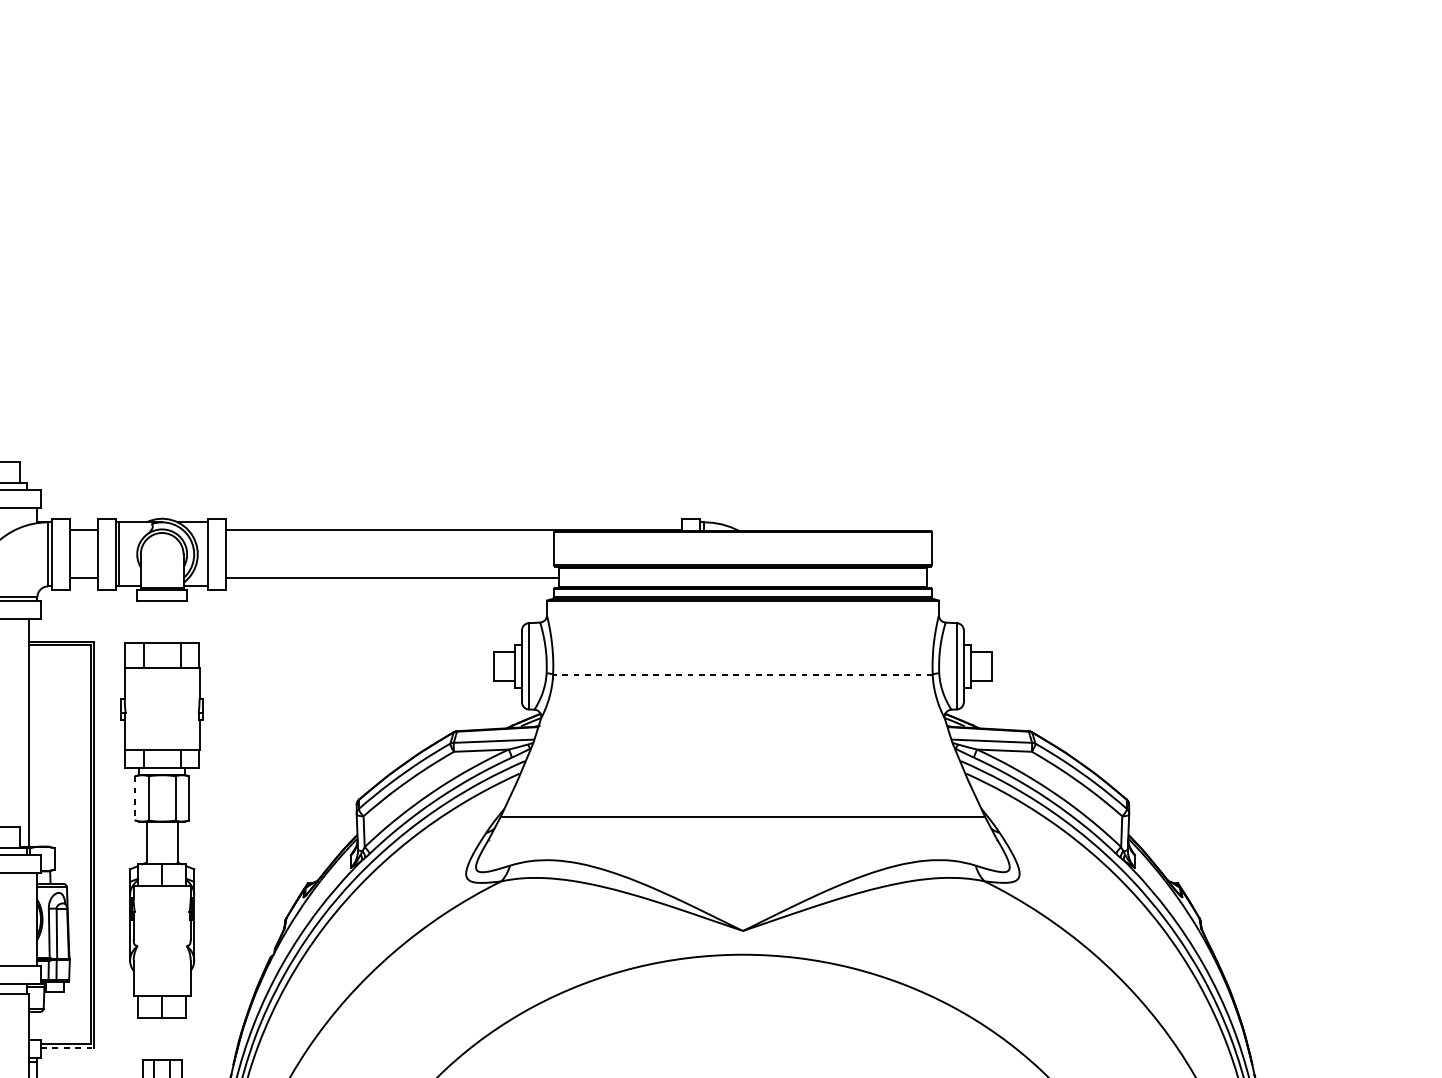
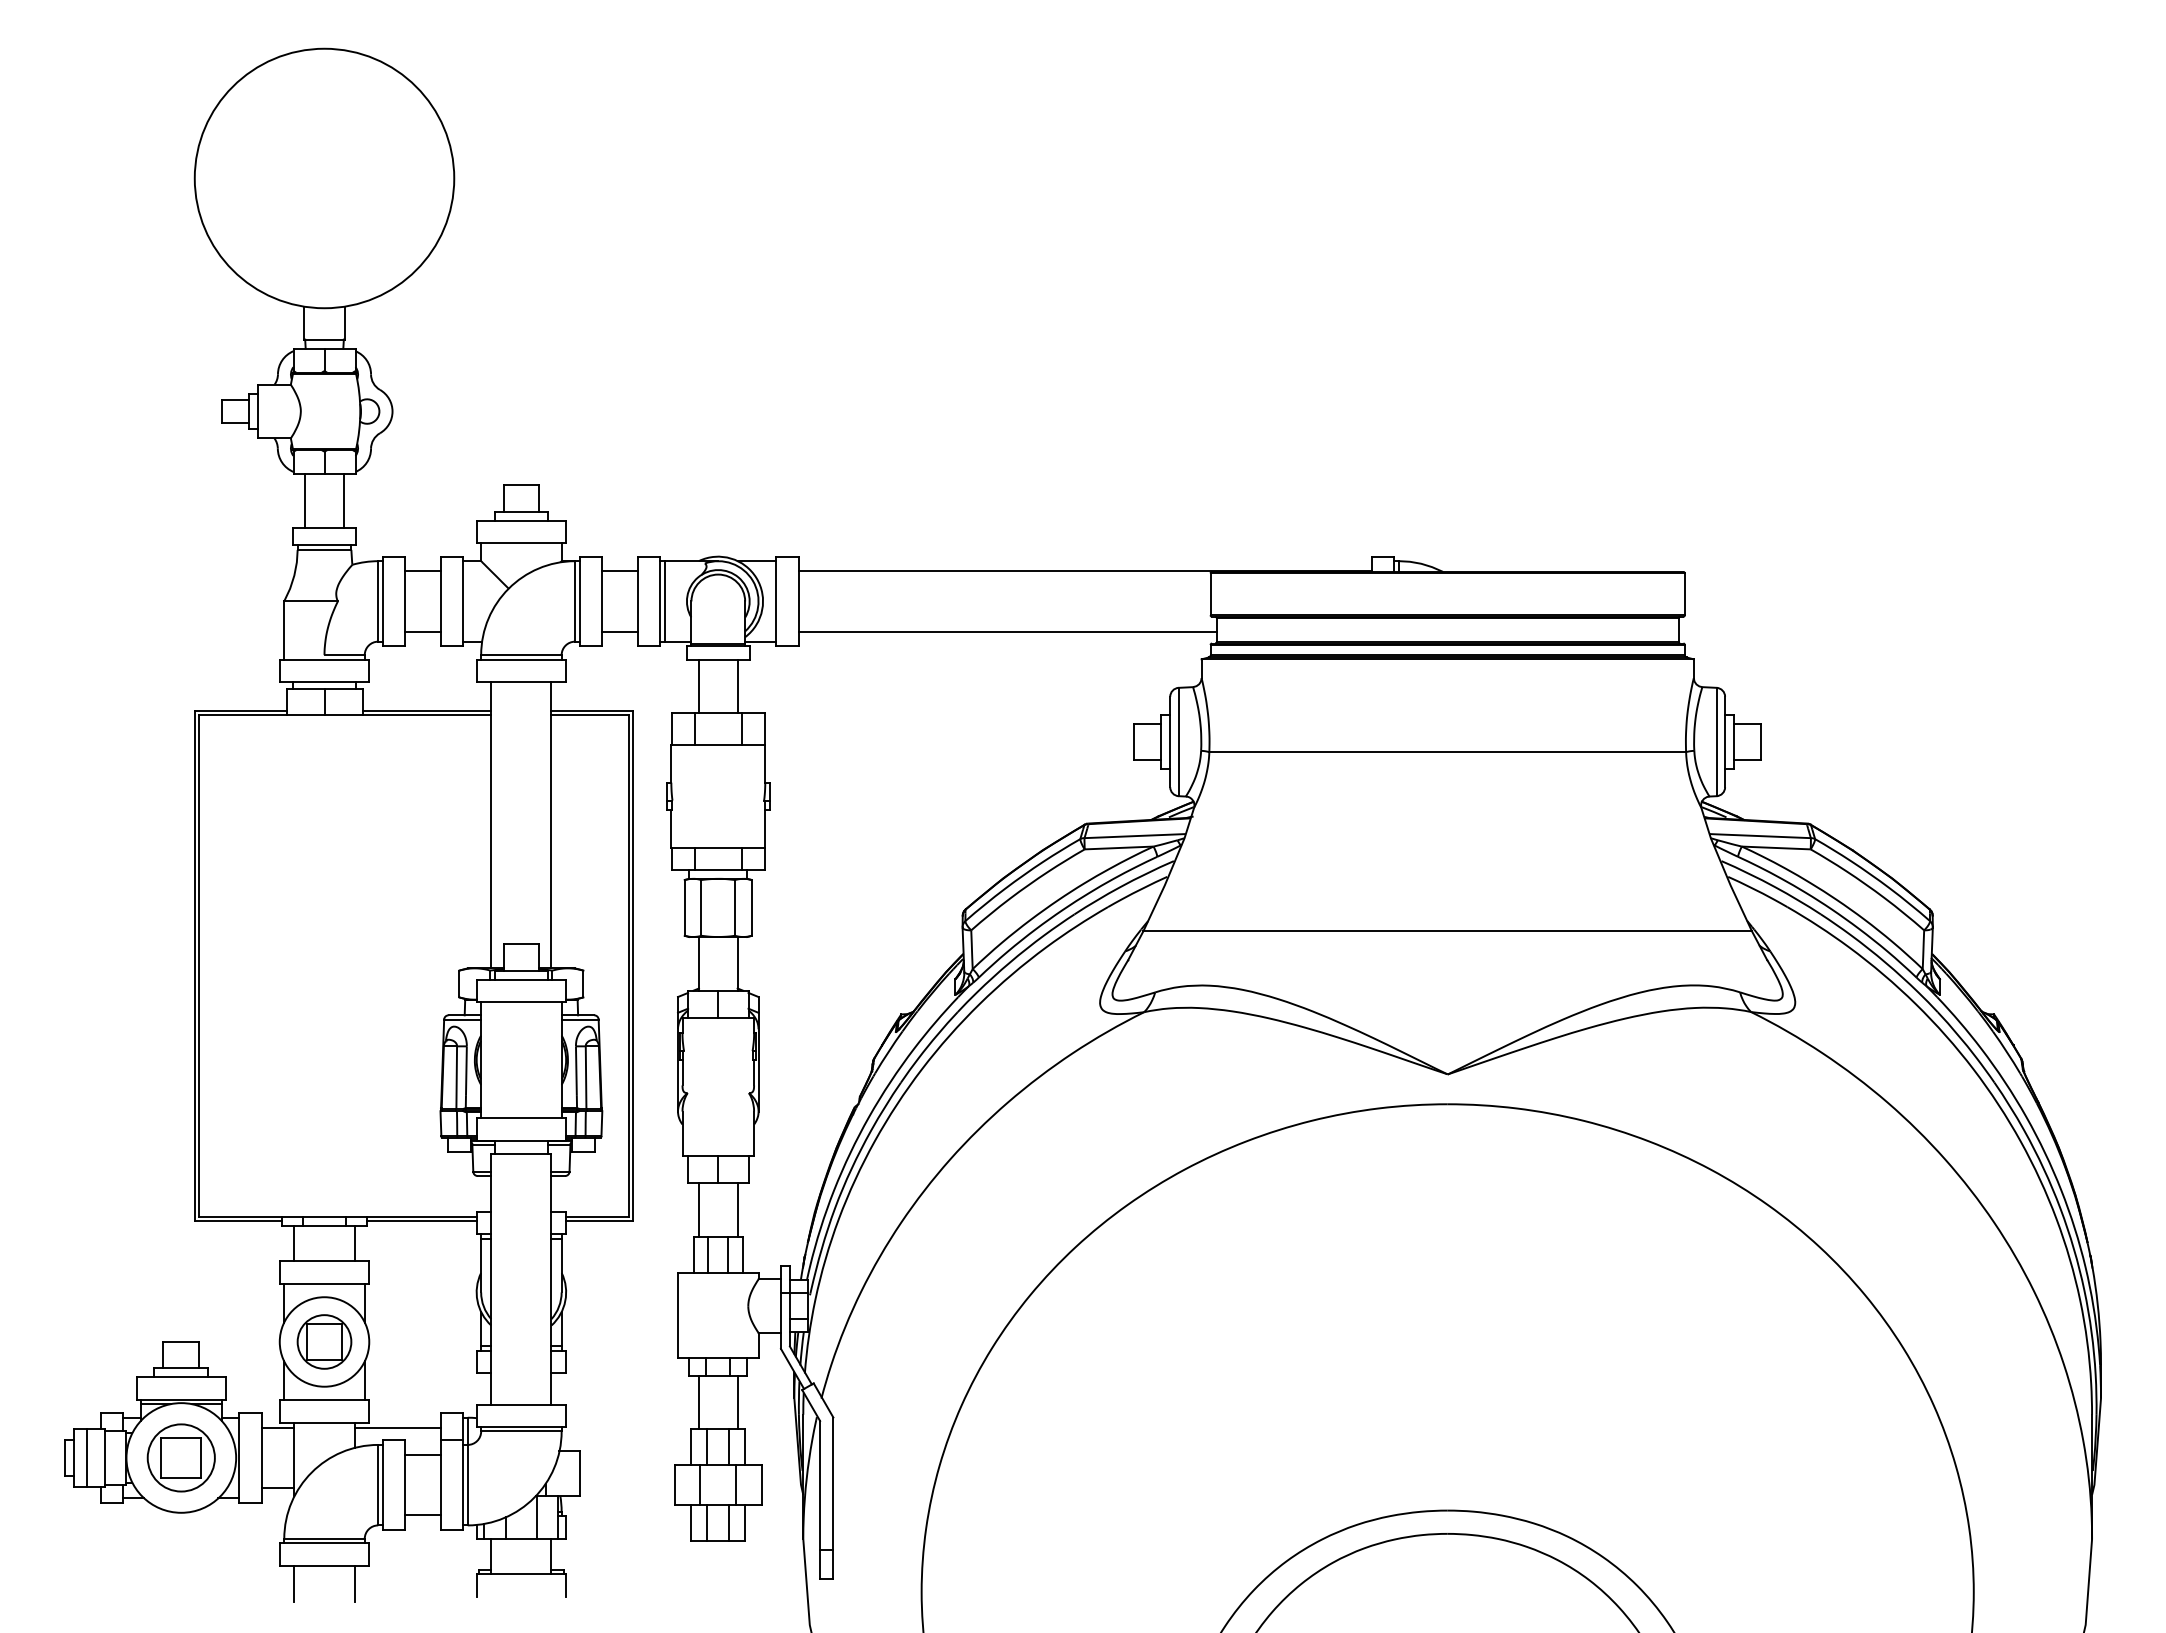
line: (146, 622) -> (698, 686), added
line: (177, 622) -> (737, 686), added
line: (742, 674) -> (1447, 752), dashed -> solid
line: (135, 798) -> (684, 907), dashed -> solid
line: (146, 1038) -> (698, 1209), added
line: (177, 1038) -> (737, 1209), added
line: (67, 1048) -> (599, 1221), dashed -> solid

